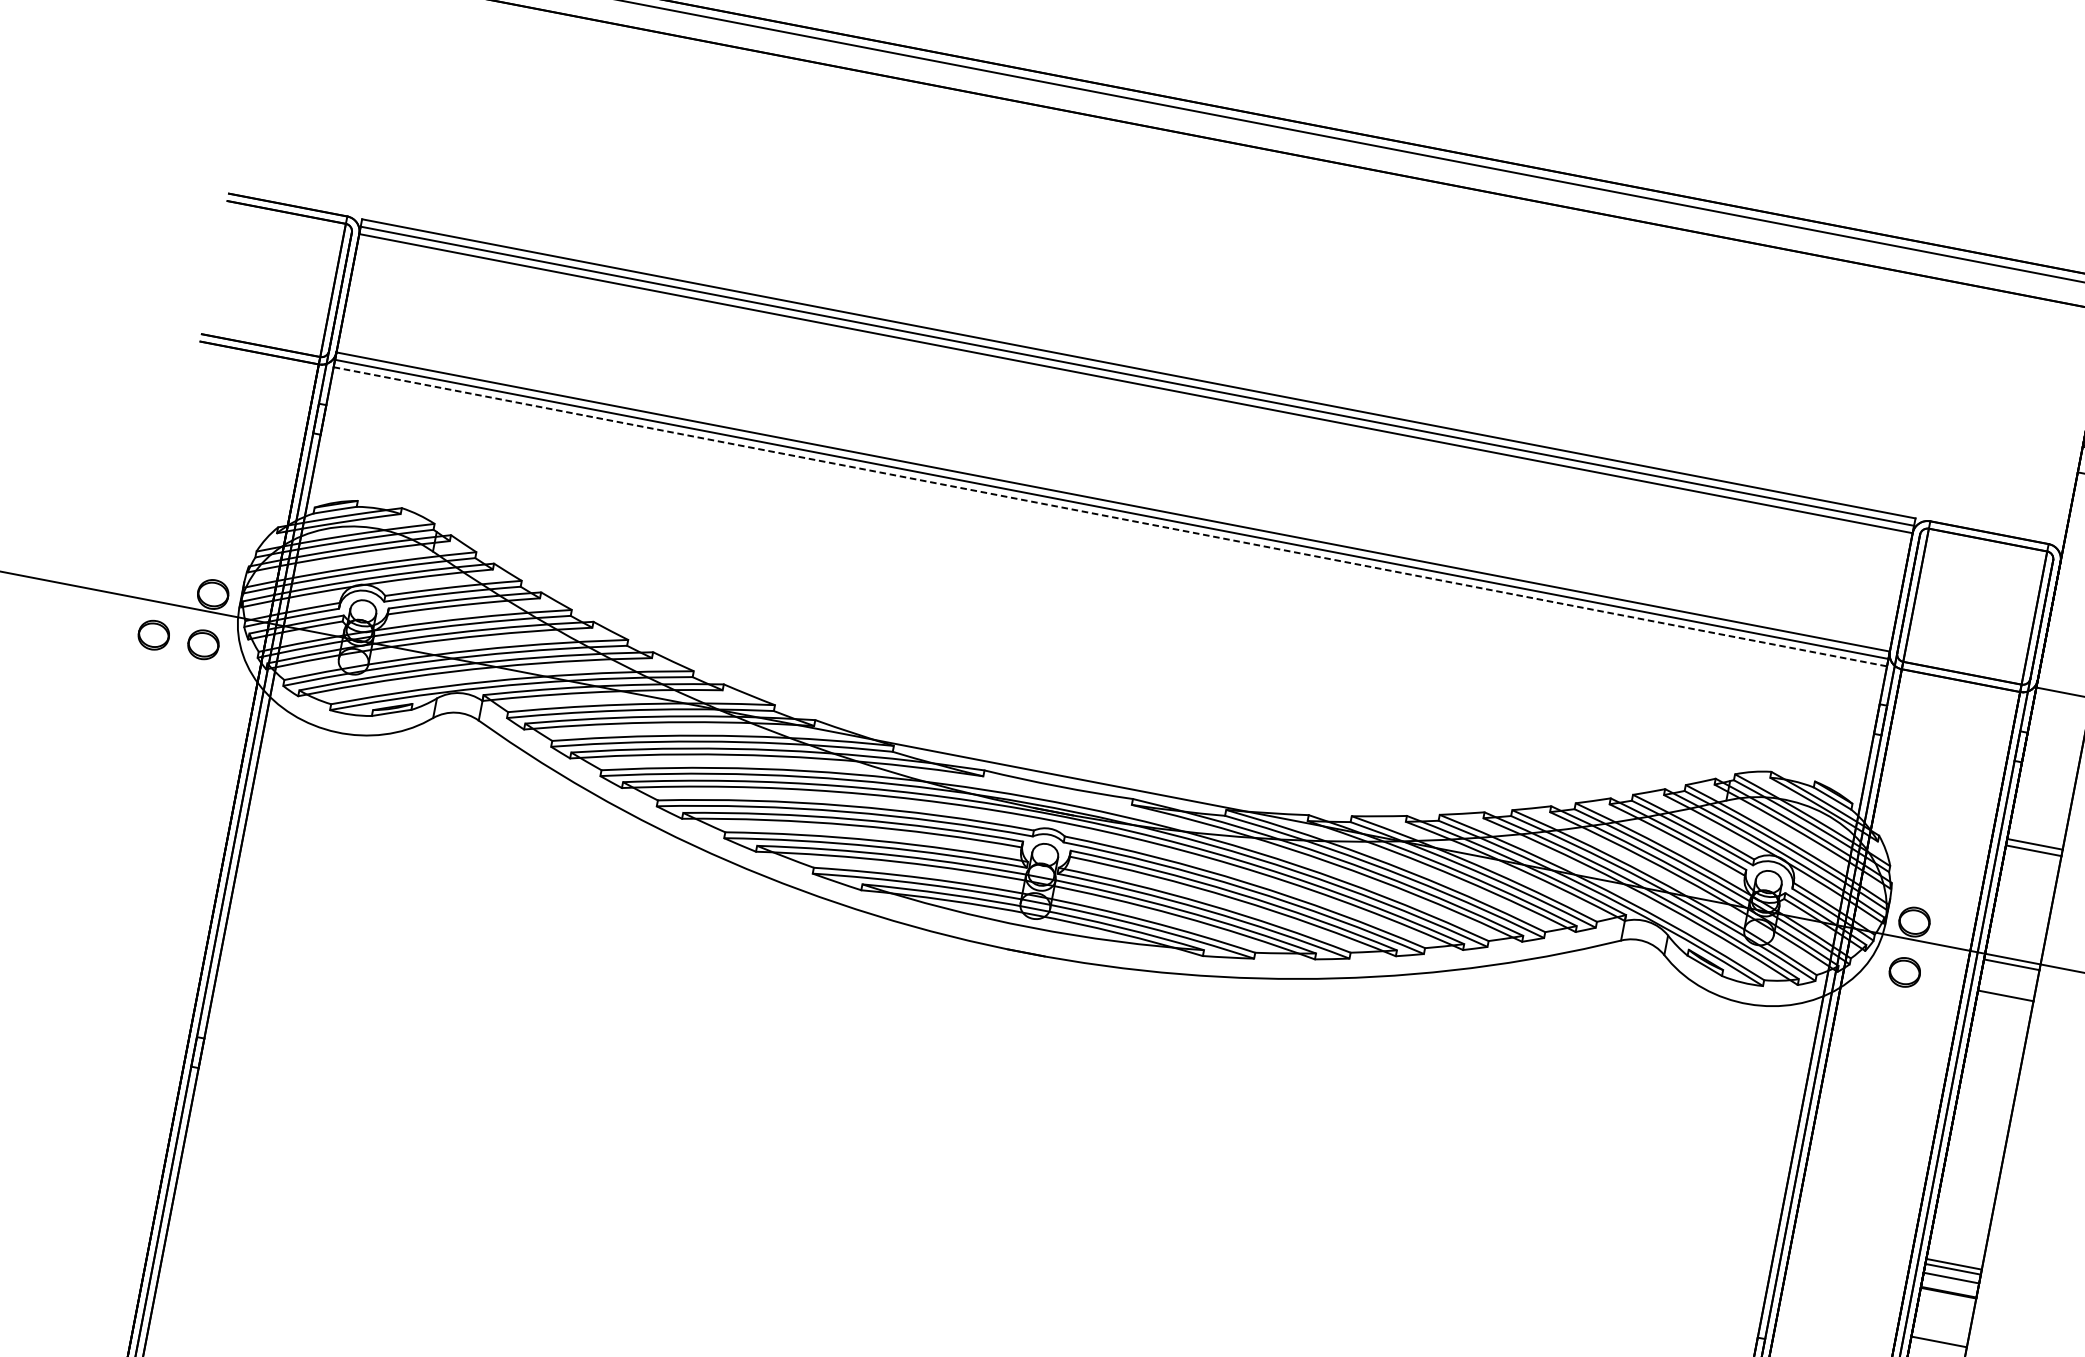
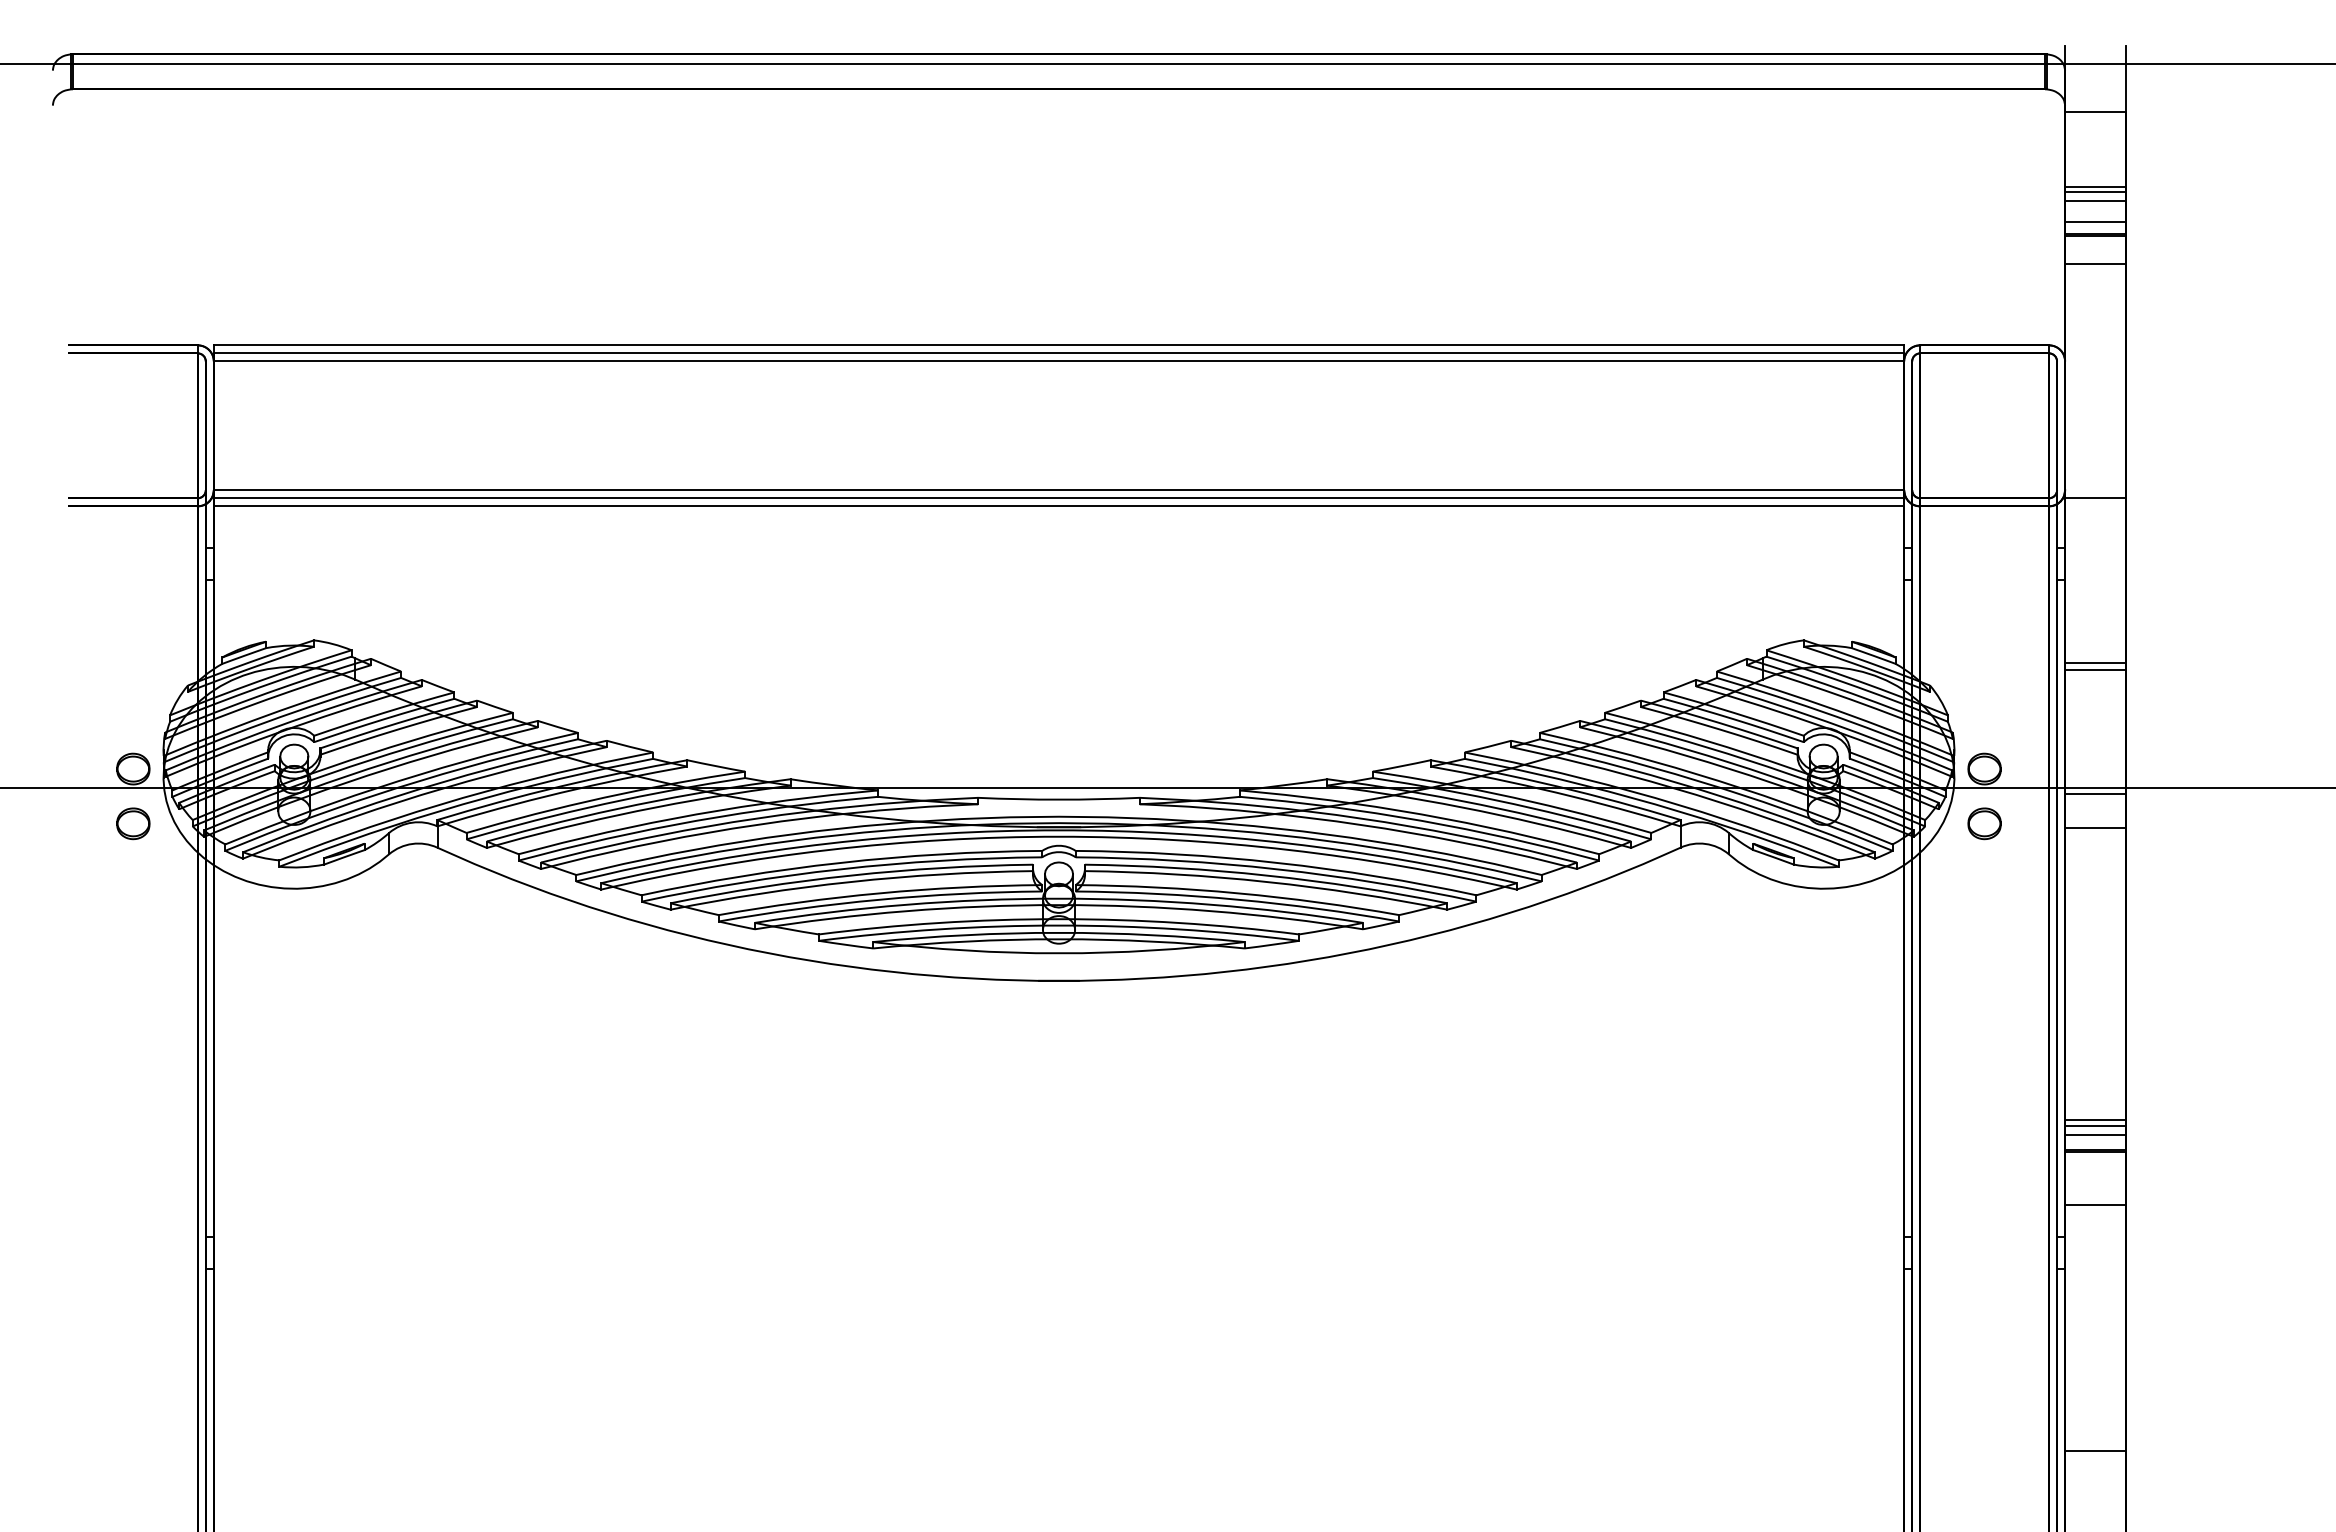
line: (1110, 517) -> (1059, 506), dashed -> solid
part: (154, 634) -> (79, 823), removed

